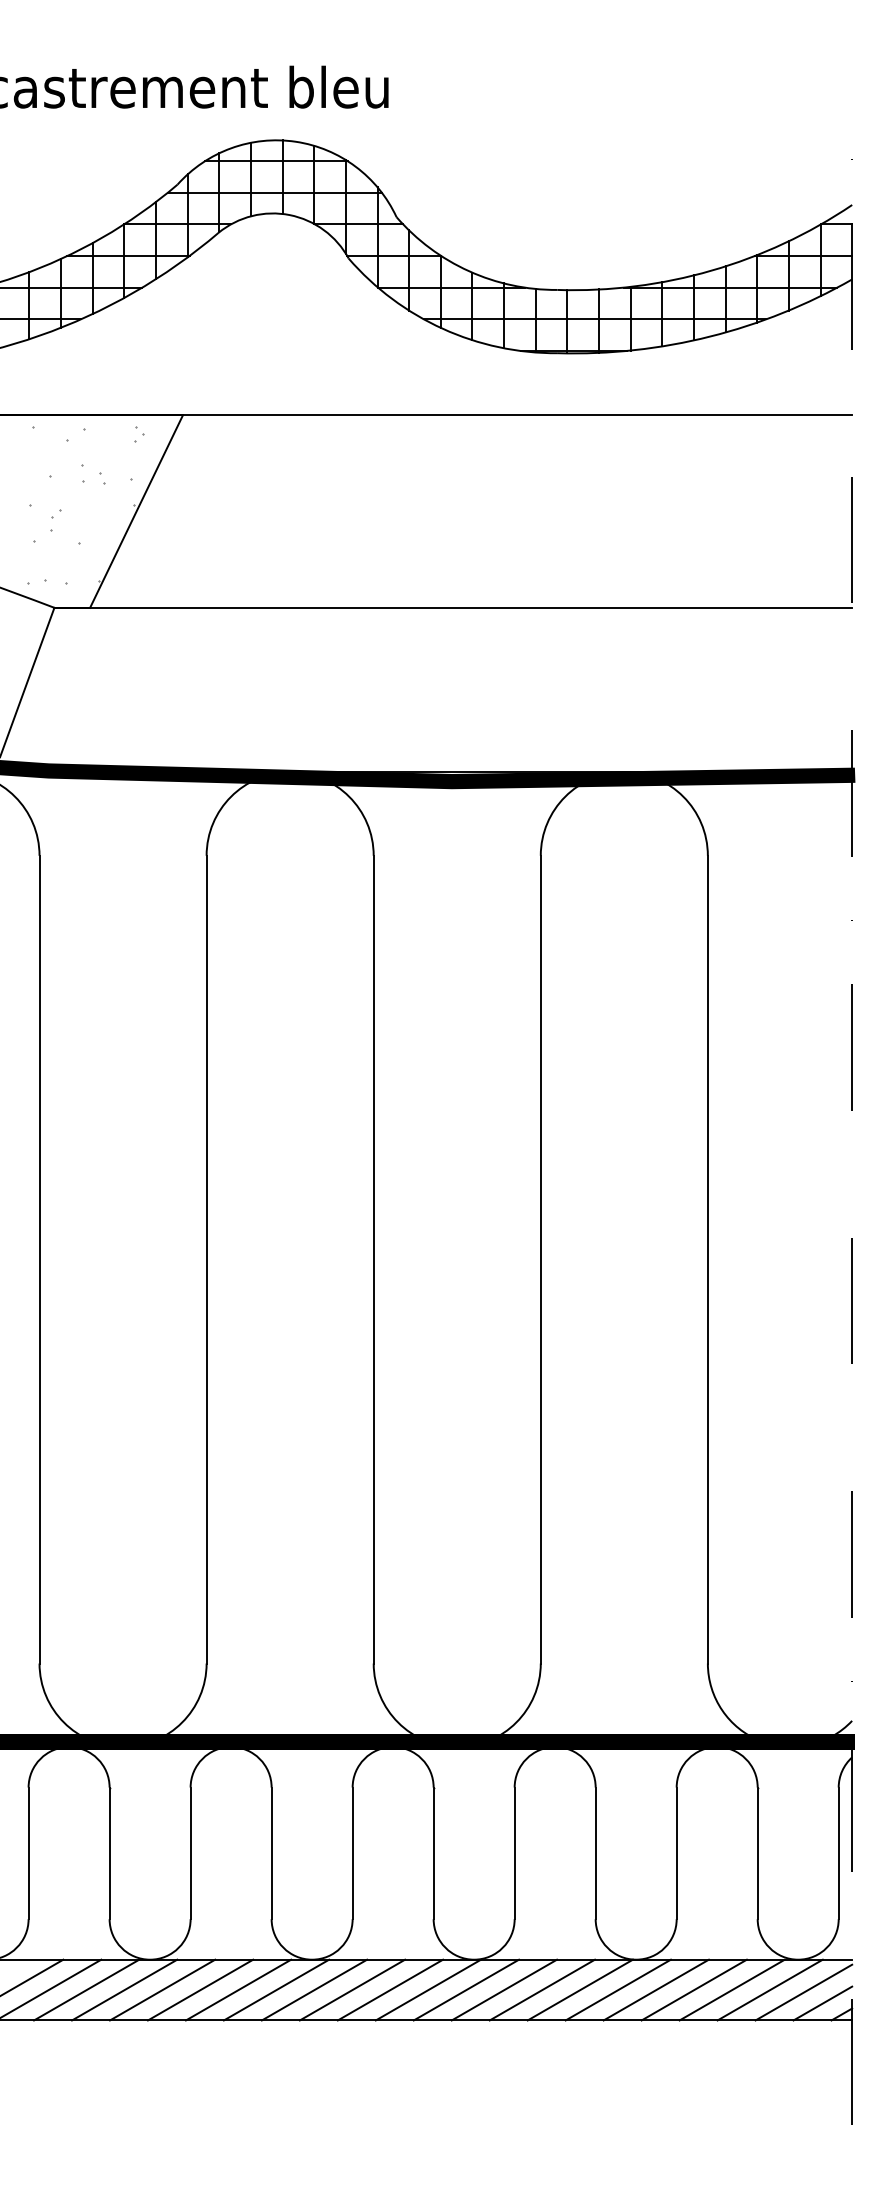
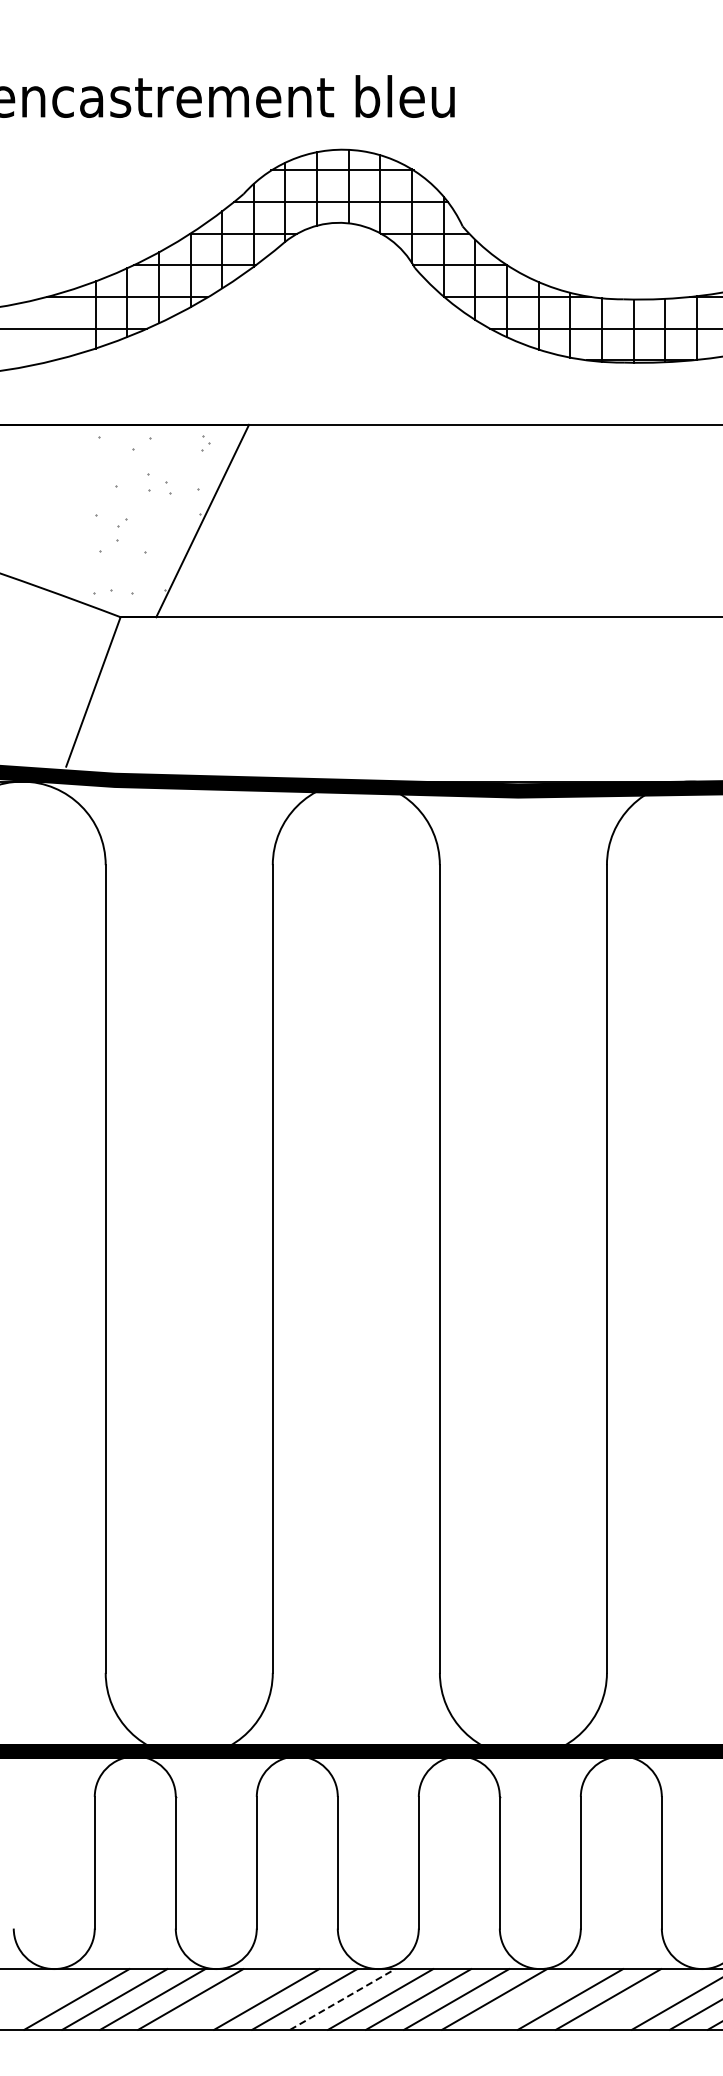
line: (162, 1989) -> (228, 1998), removed
line: (466, 1989) -> (532, 1998), removed
line: (579, 1989) -> (645, 1998), removed
line: (276, 1990) -> (342, 1999), solid -> dashed

